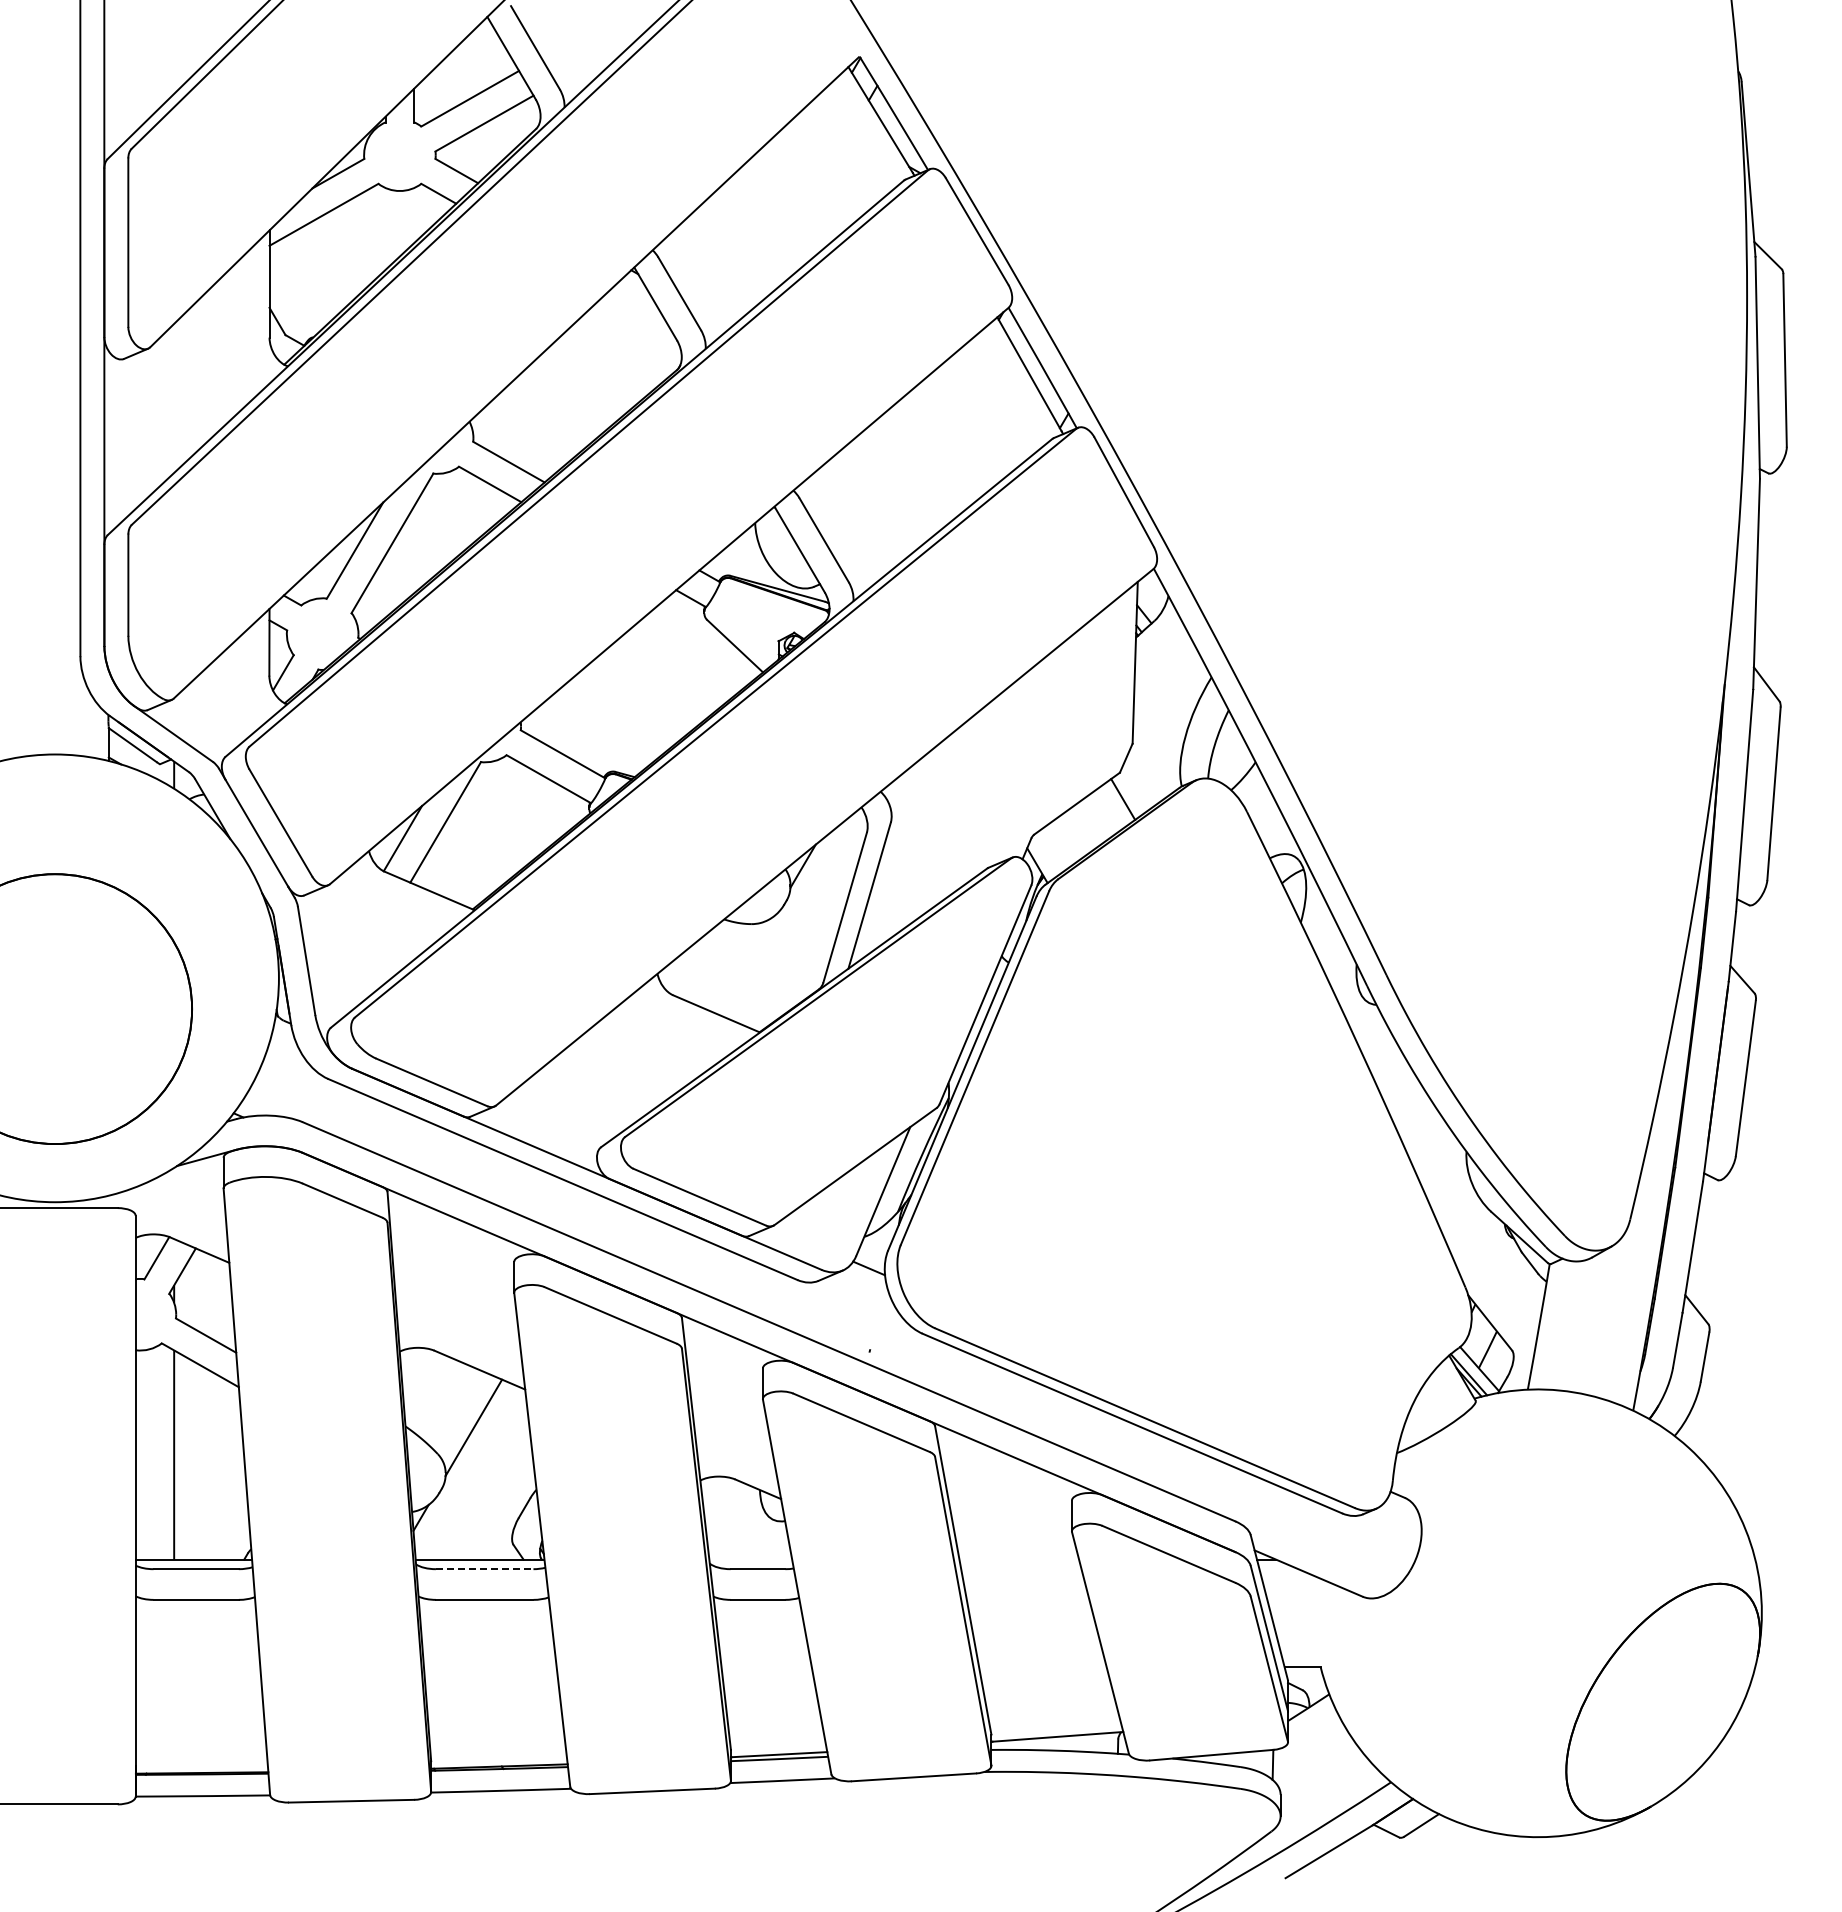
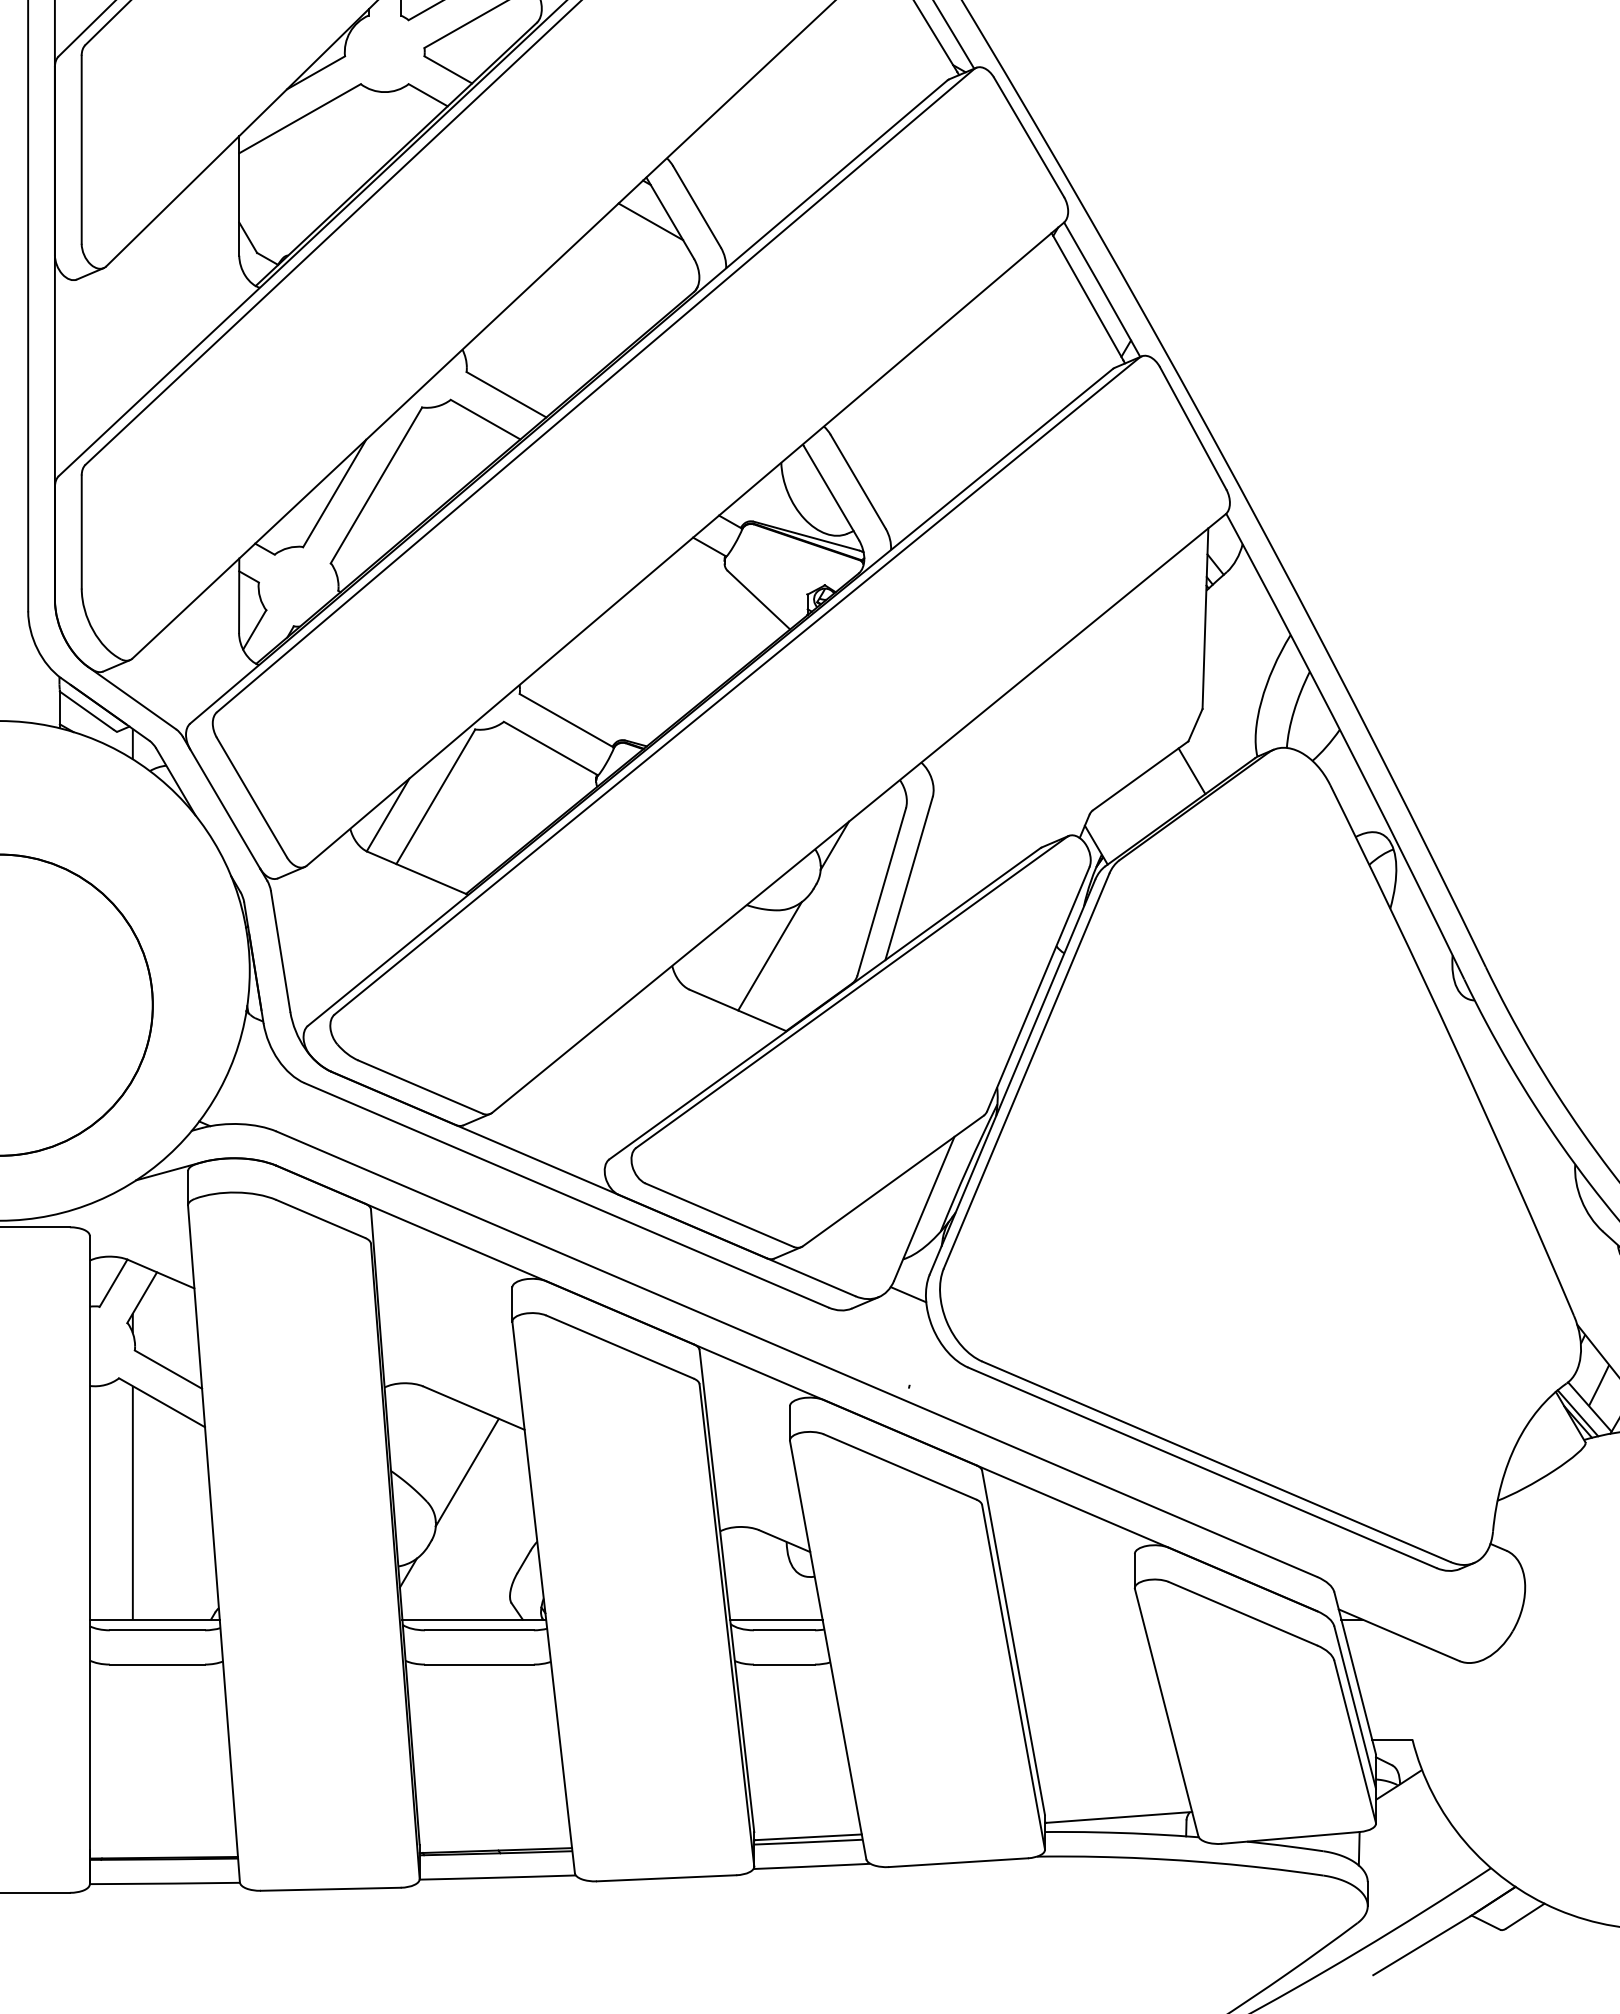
line: (638, 306) -> (651, 221), added
line: (744, 964) -> (769, 955), added
line: (750, 1559) -> (776, 1619), added
line: (484, 1569) -> (479, 1630), dashed -> solid

